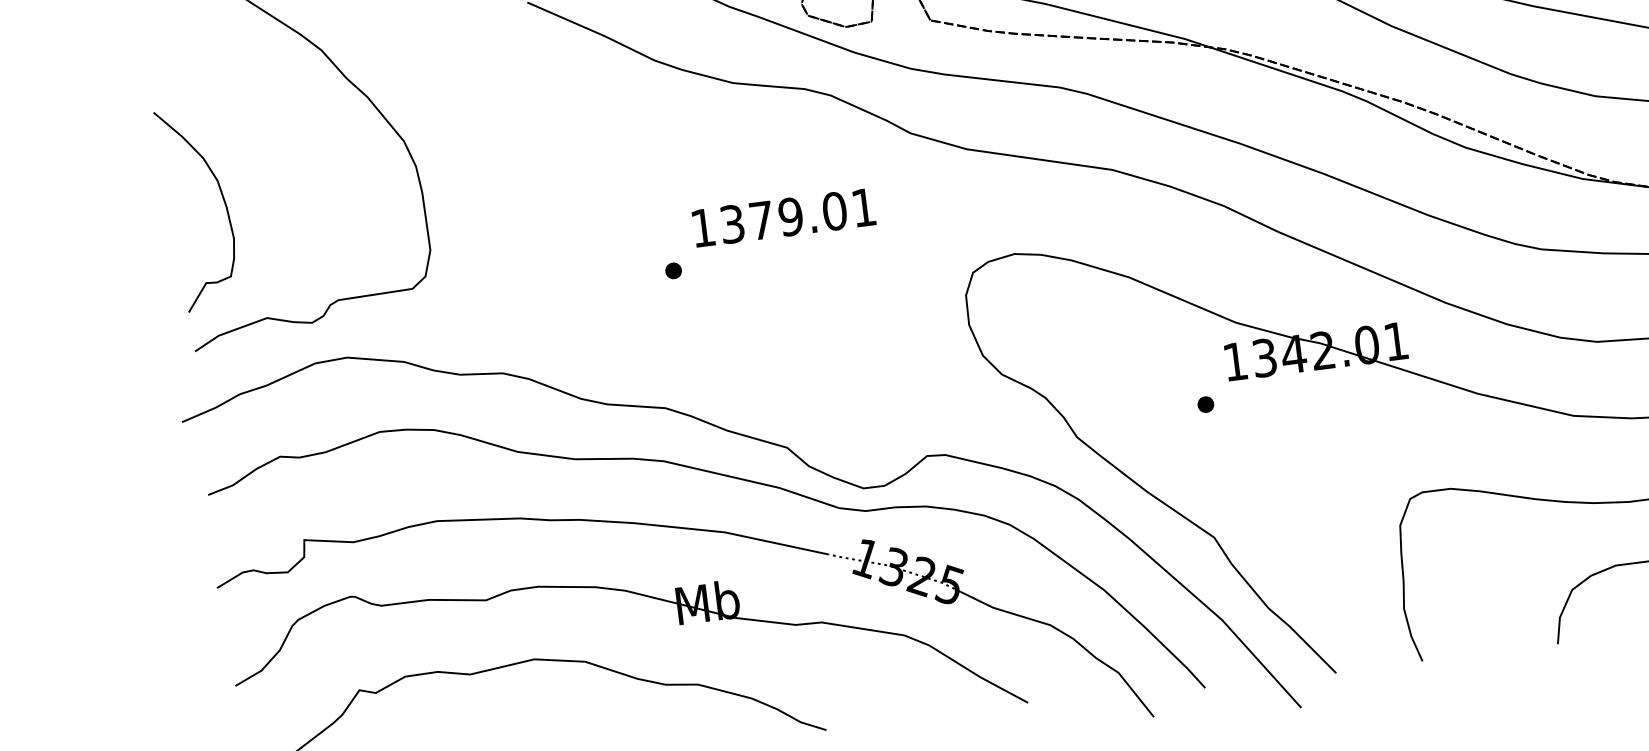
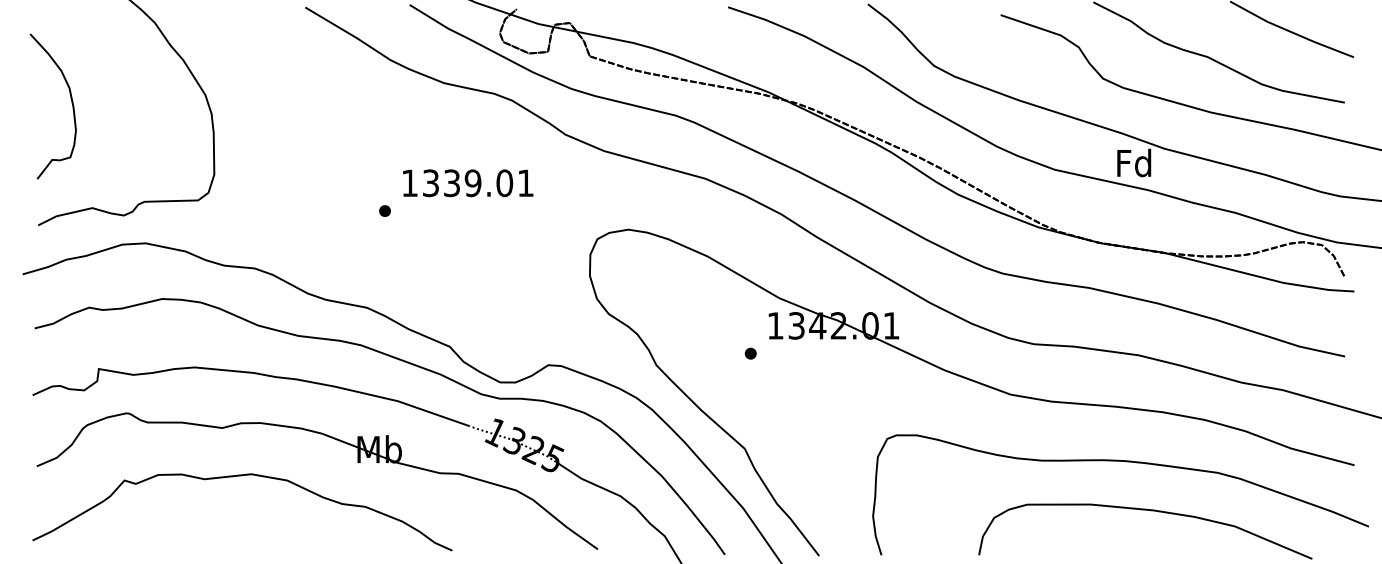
curve: (222, 201) -> (71, 103), moved
text: (760, 221) -> (451, 183), 1379.01 -> 1339.01

